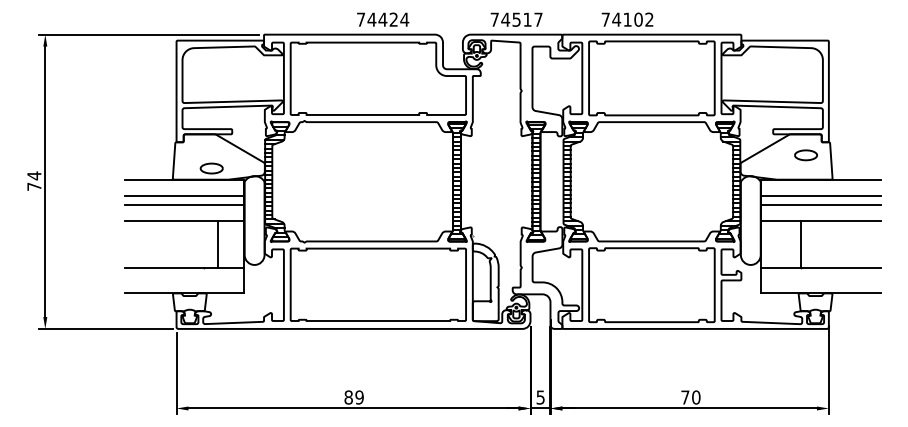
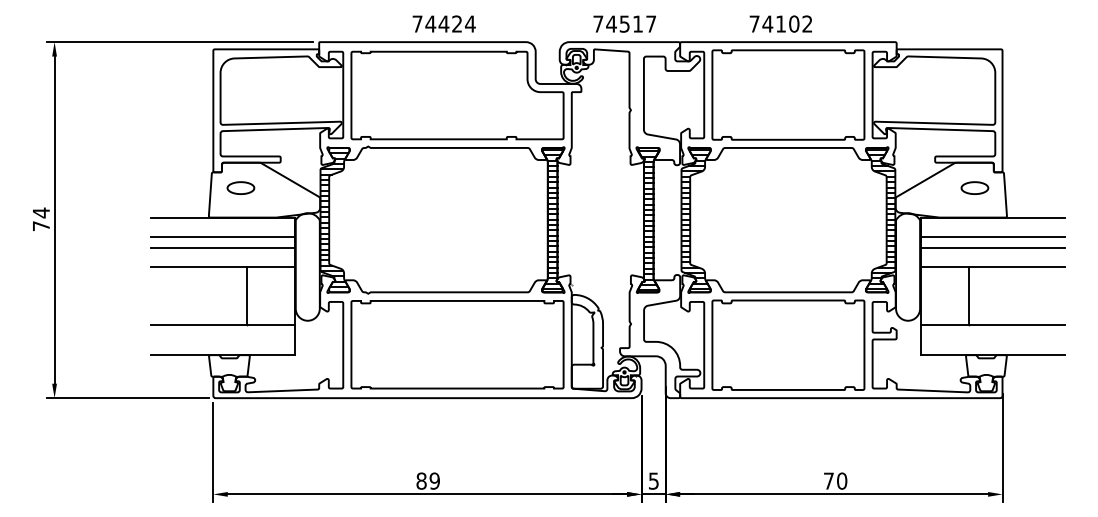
text: (382, 19) -> (443, 23), moved
text: (627, 19) -> (780, 23), moved
part: (211, 168) -> (240, 187), moved
line: (218, 244) -> (247, 295), moved

